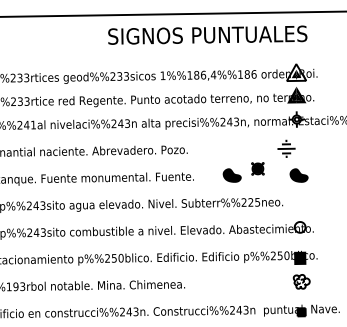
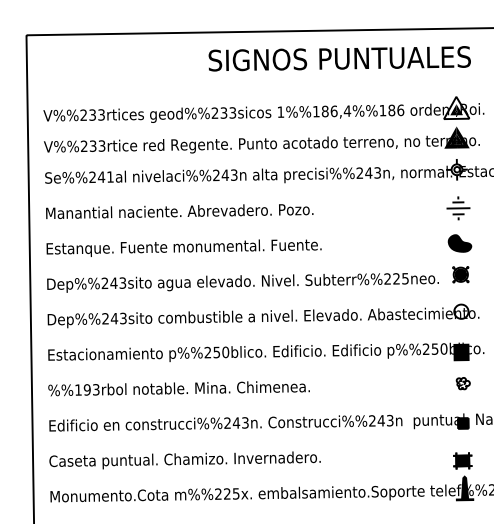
part: (286, 148) -> (458, 208), moved
part: (257, 168) -> (460, 274), moved
part: (231, 175) -> (371, 243), removed
part: (300, 281) -> (462, 383), size x0.62

